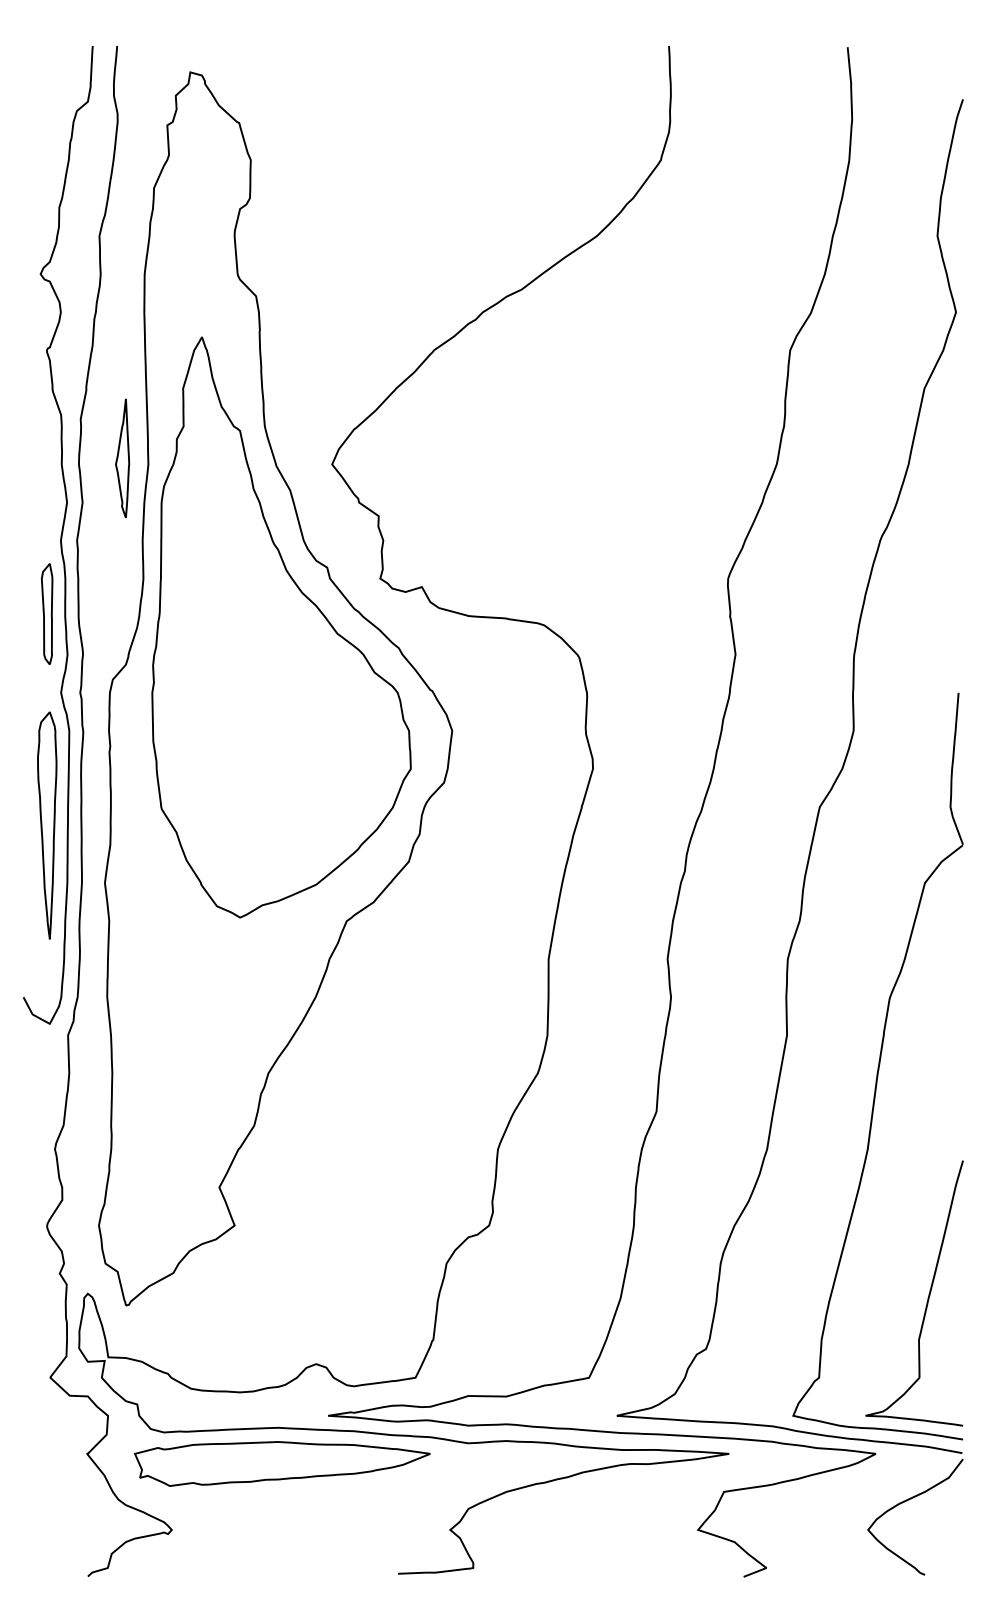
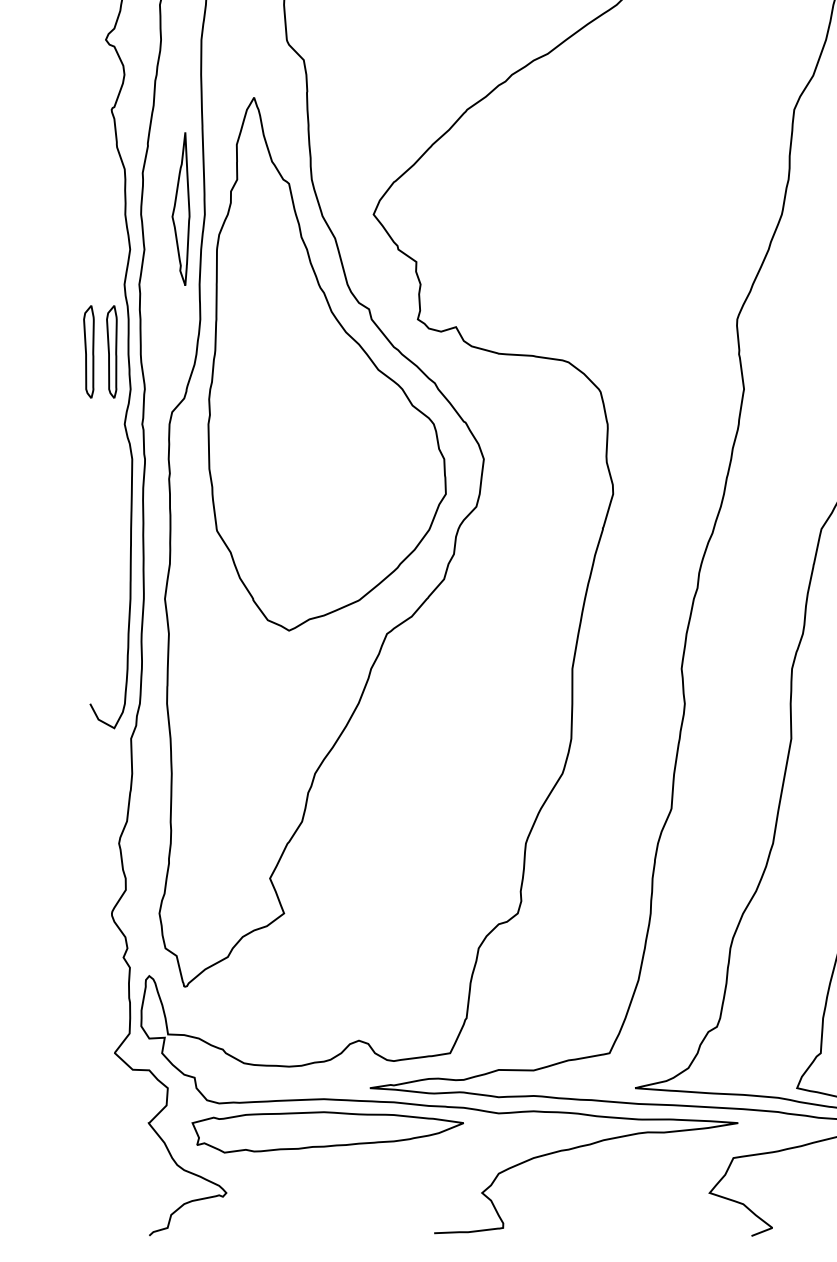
part: (122, 458) -> (181, 209), size x1.4
part: (22, 613) -> (89, 351), added
part: (47, 825) -> (112, 546), removed

